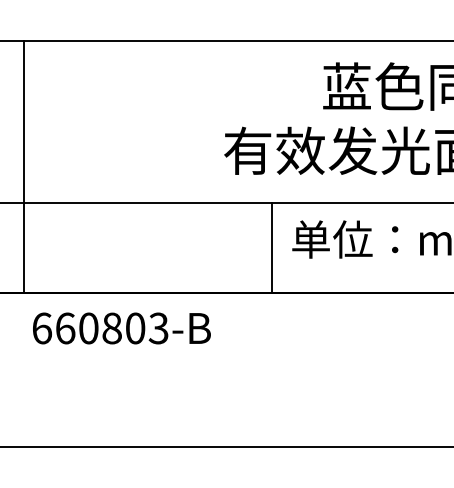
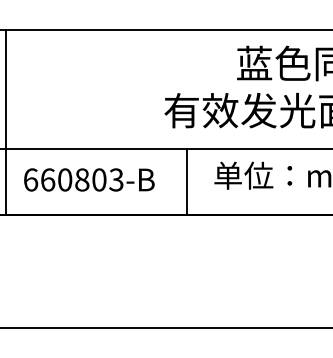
line: (23, 166) -> (6, 122), moved
line: (271, 247) -> (186, 181), moved
text: (122, 327) -> (89, 179), moved

